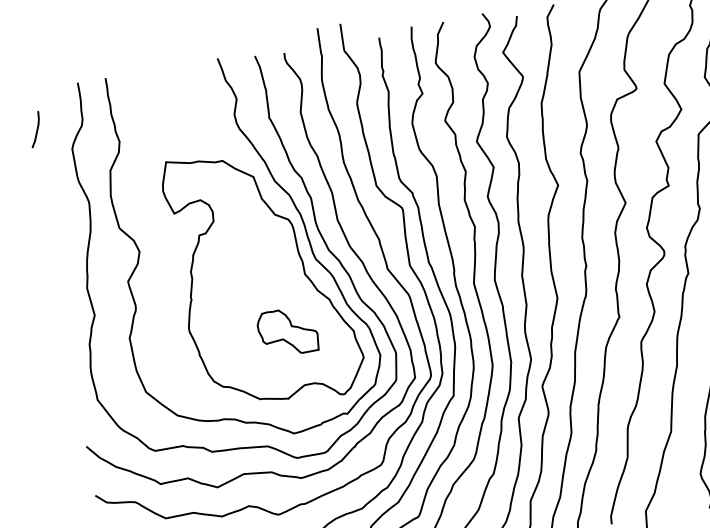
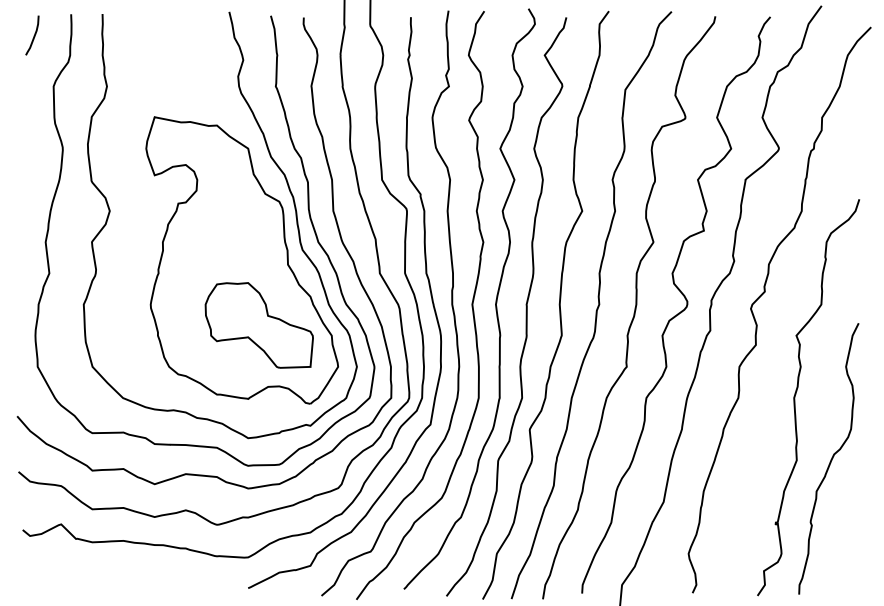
curve: (36, 129) -> (33, 35), moved
part: (287, 332) -> (258, 325), size x1.67

